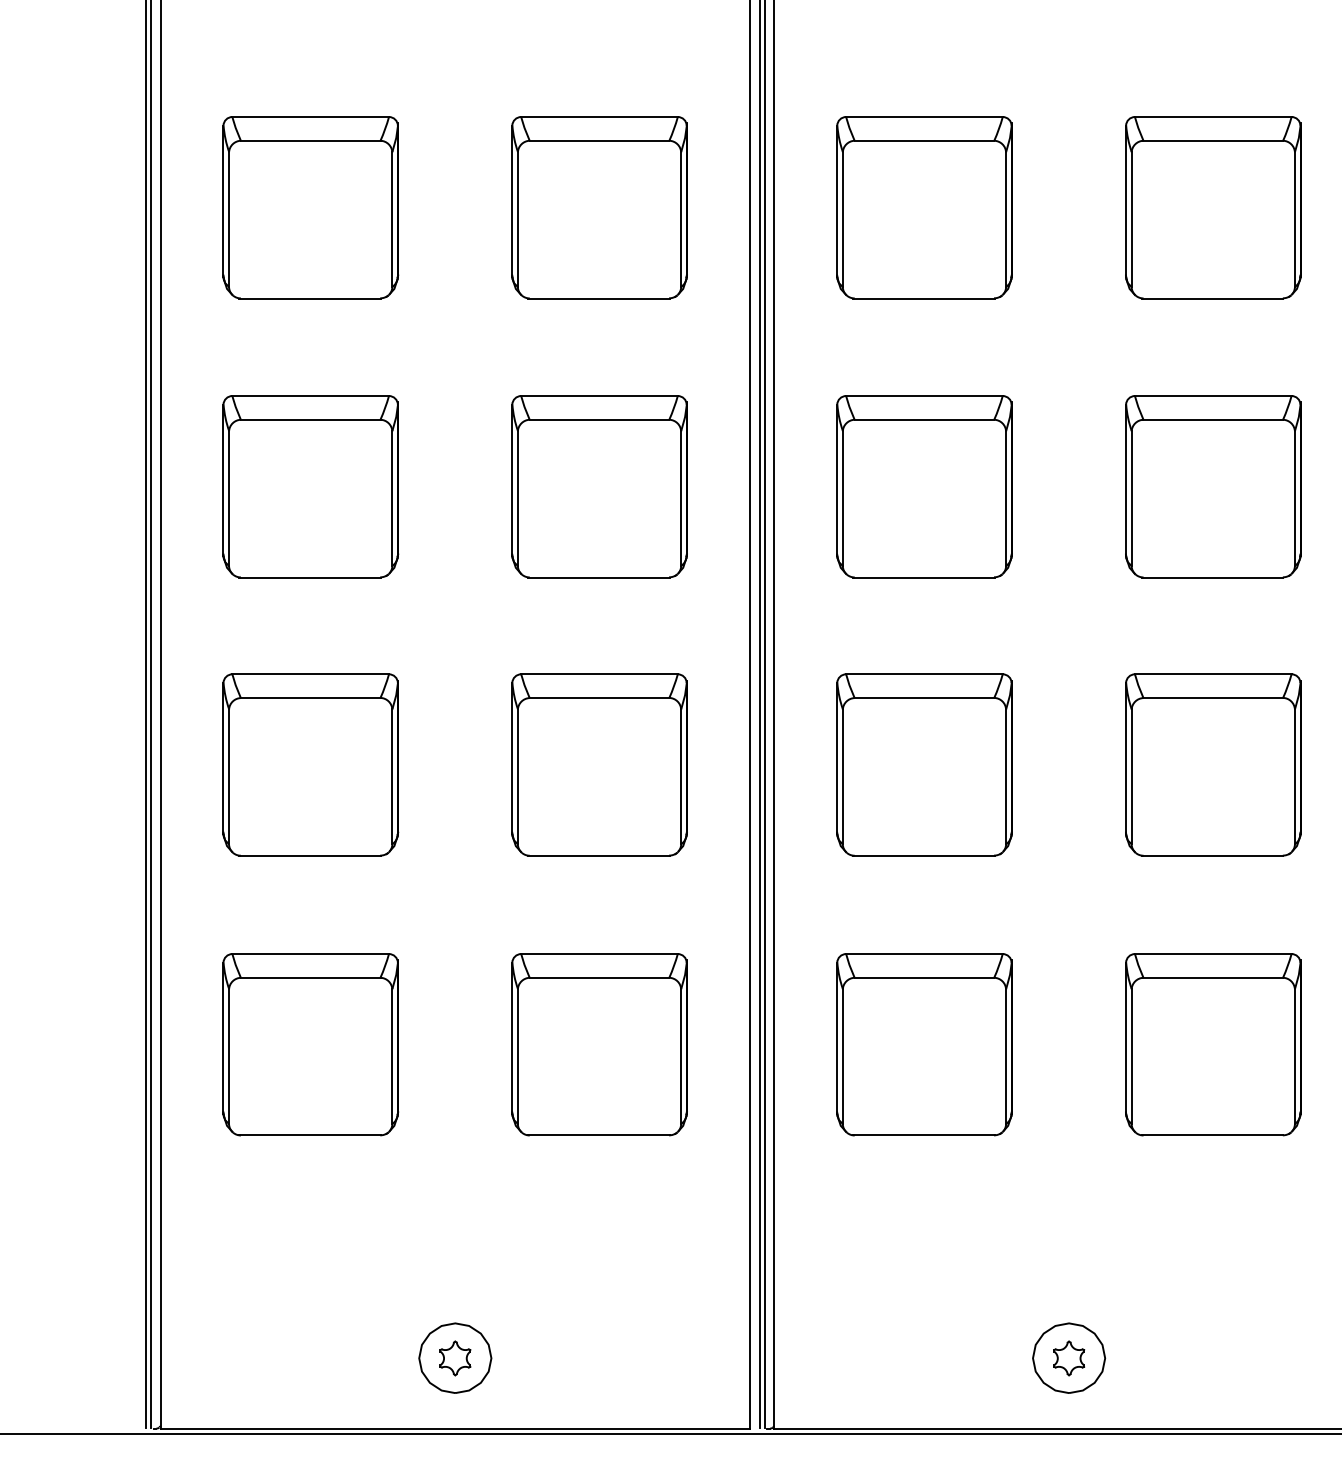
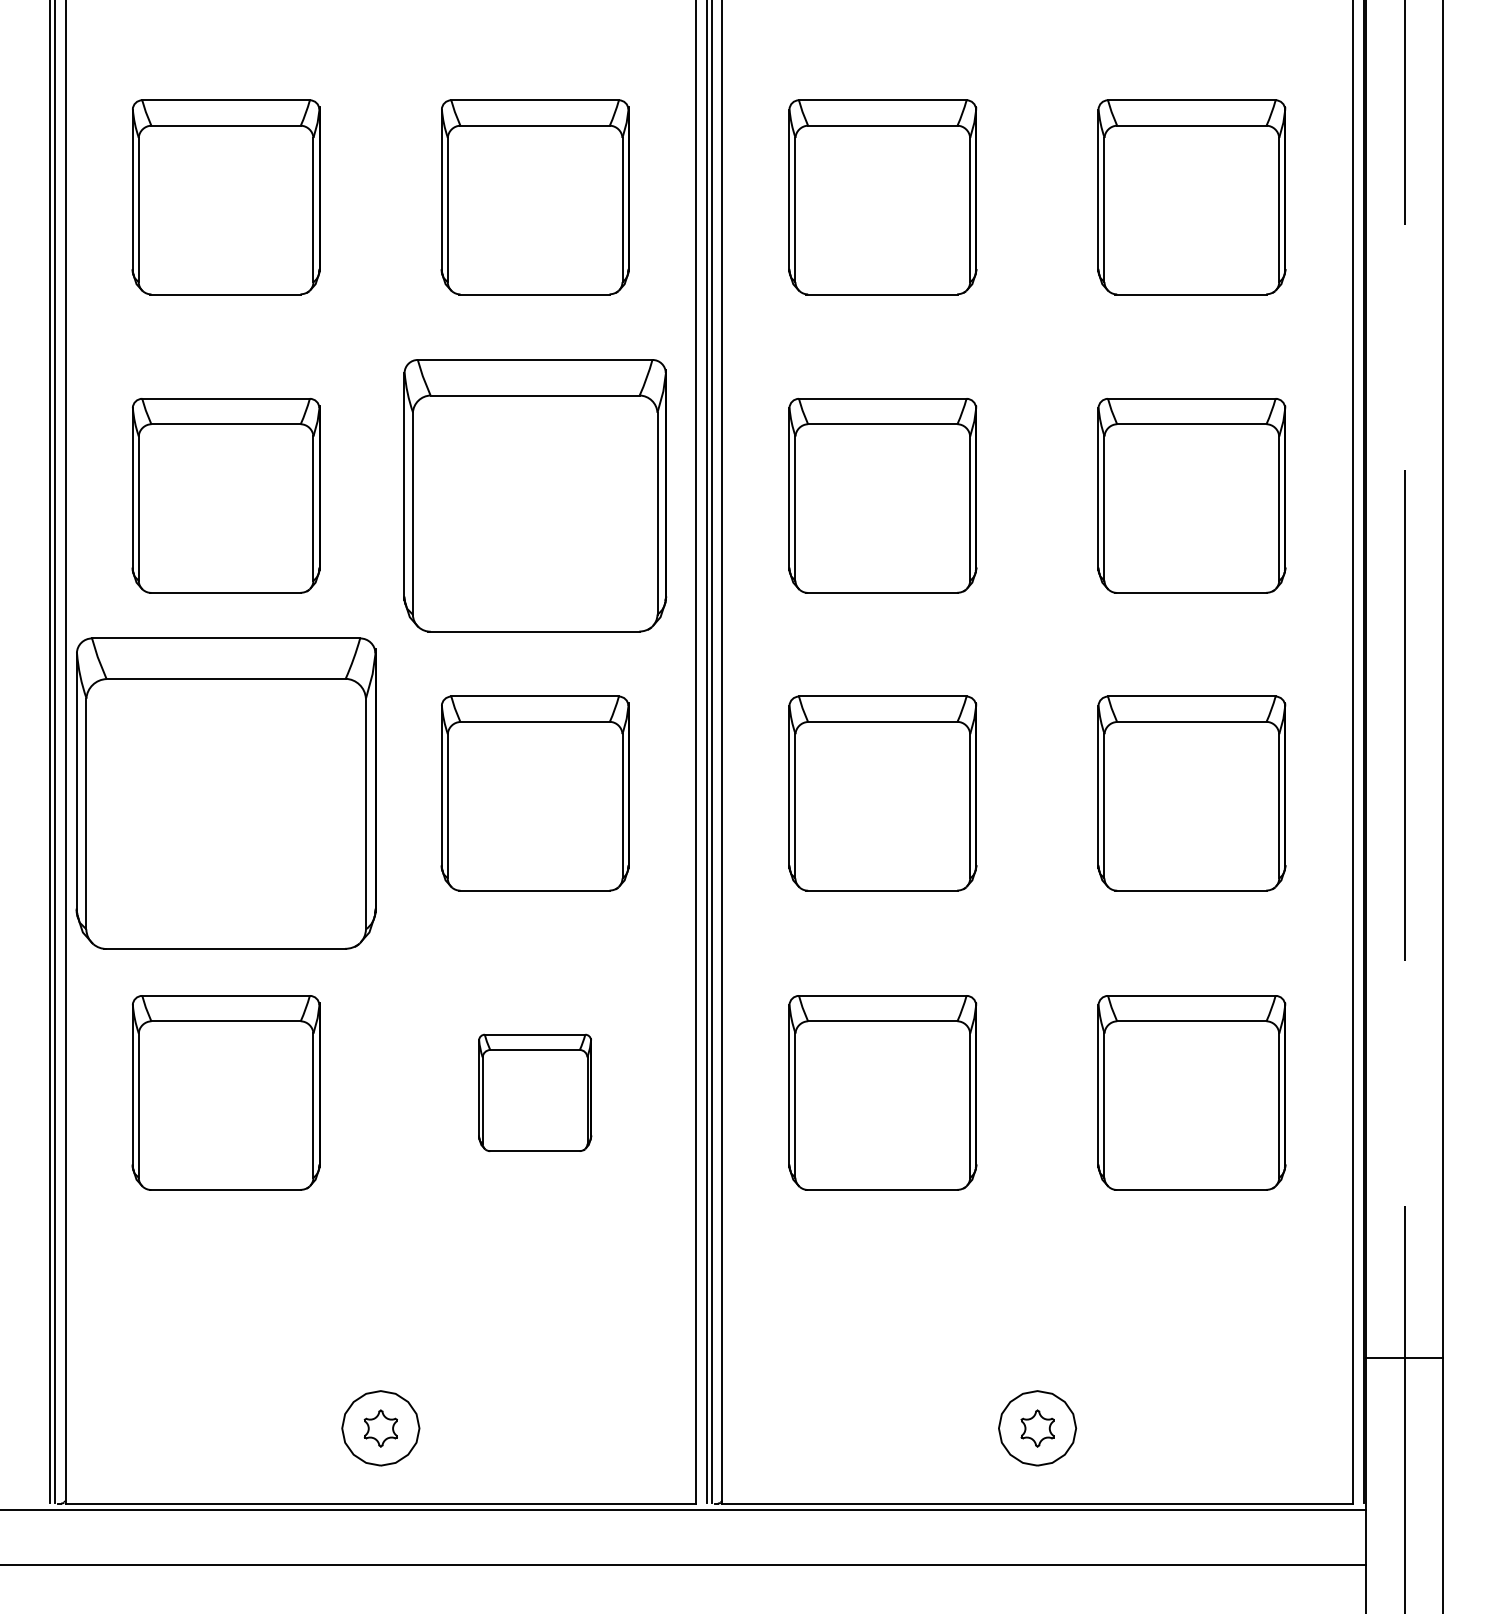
part: (598, 486) -> (534, 495), size x1.4
part: (310, 764) -> (225, 793), size x1.6
part: (598, 1044) -> (534, 1092), size x0.6

